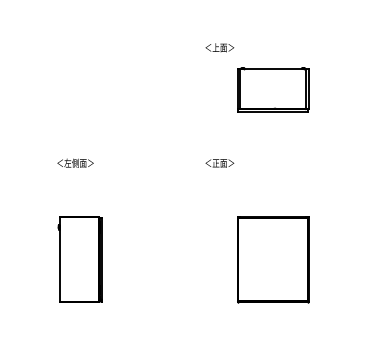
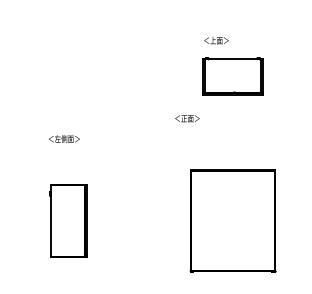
text: (219, 47) -> (216, 40), moved
text: (219, 163) -> (187, 118), moved
part: (273, 259) -> (233, 221), size x1.4

